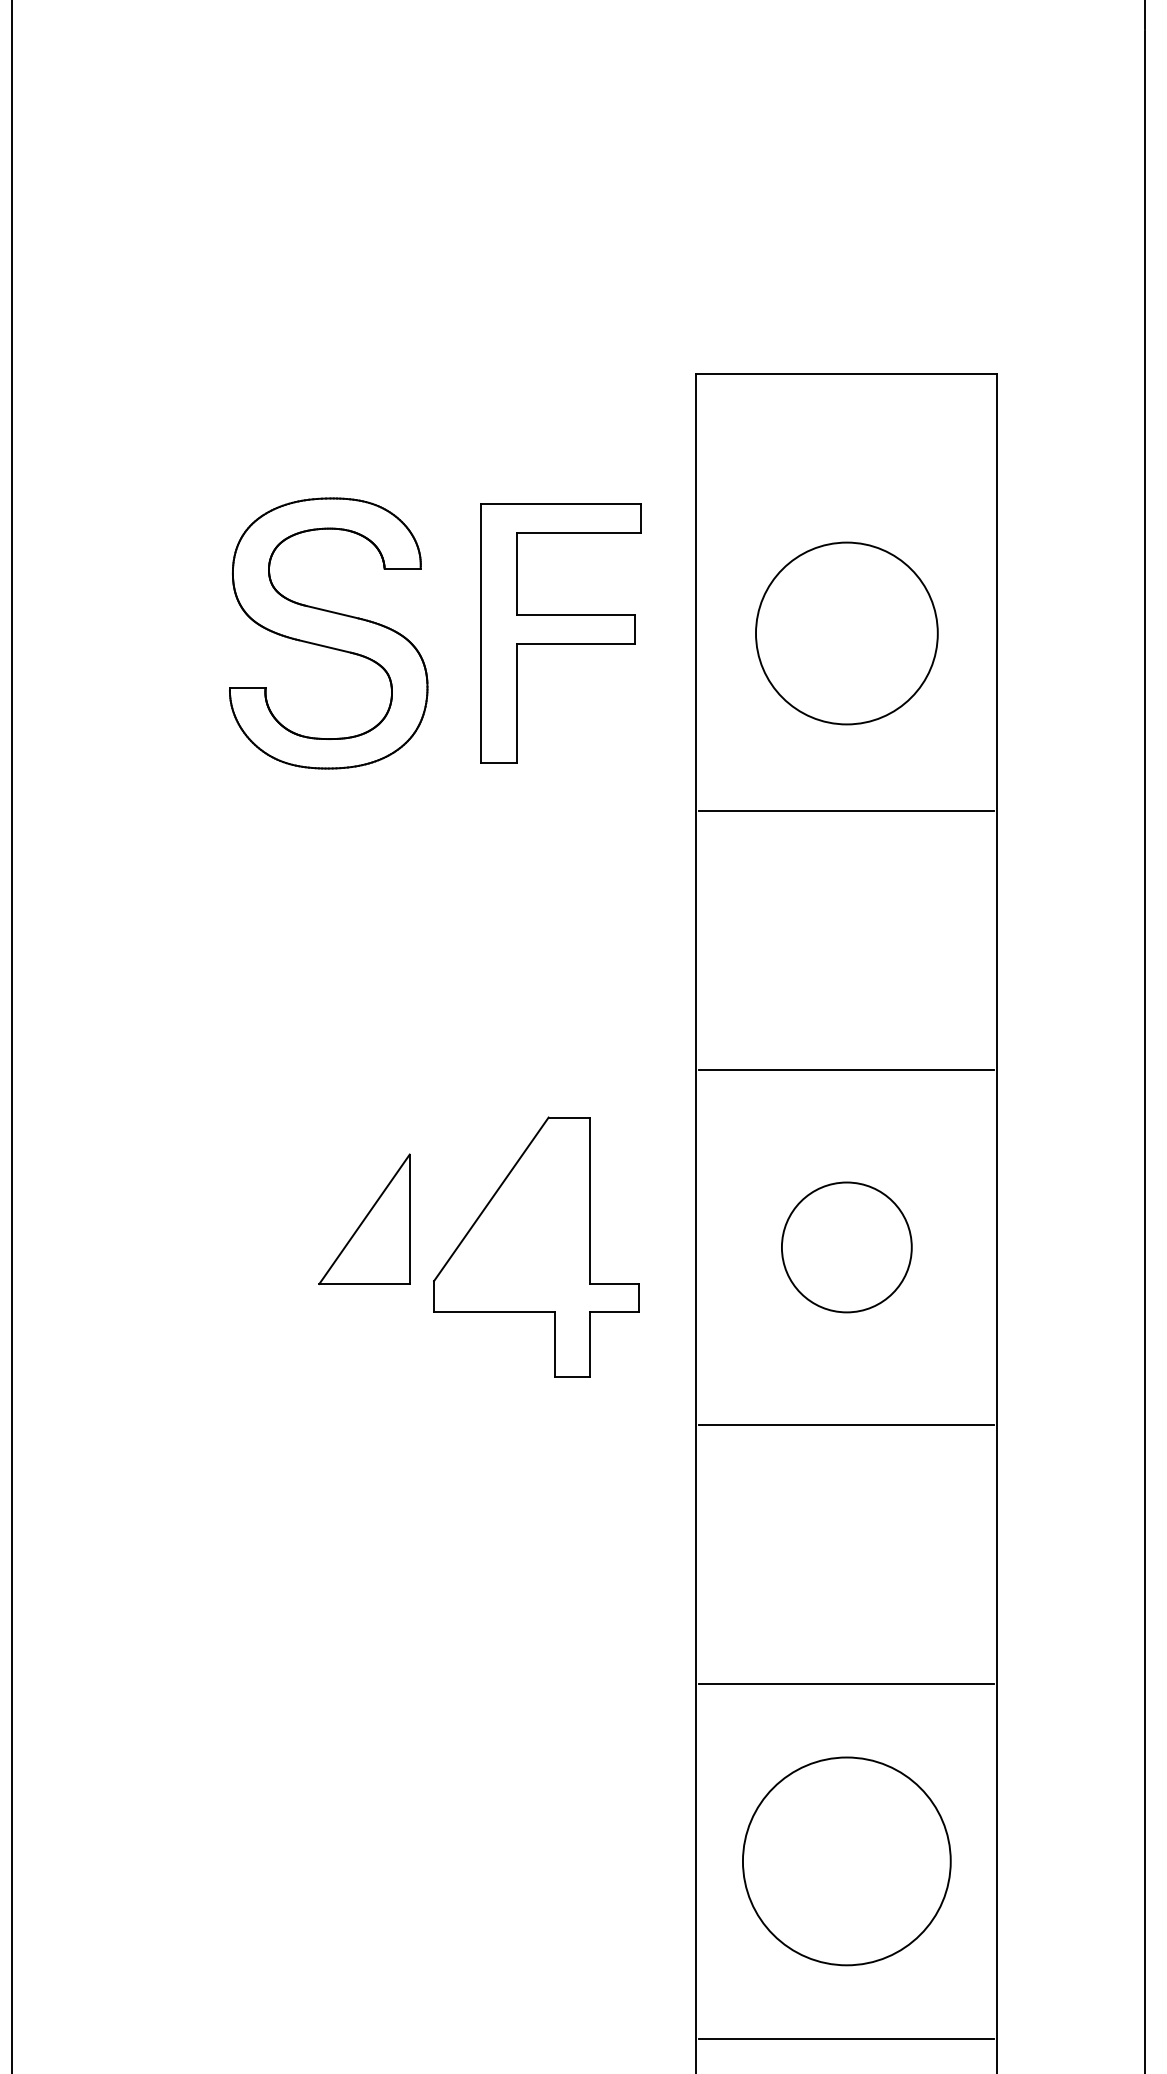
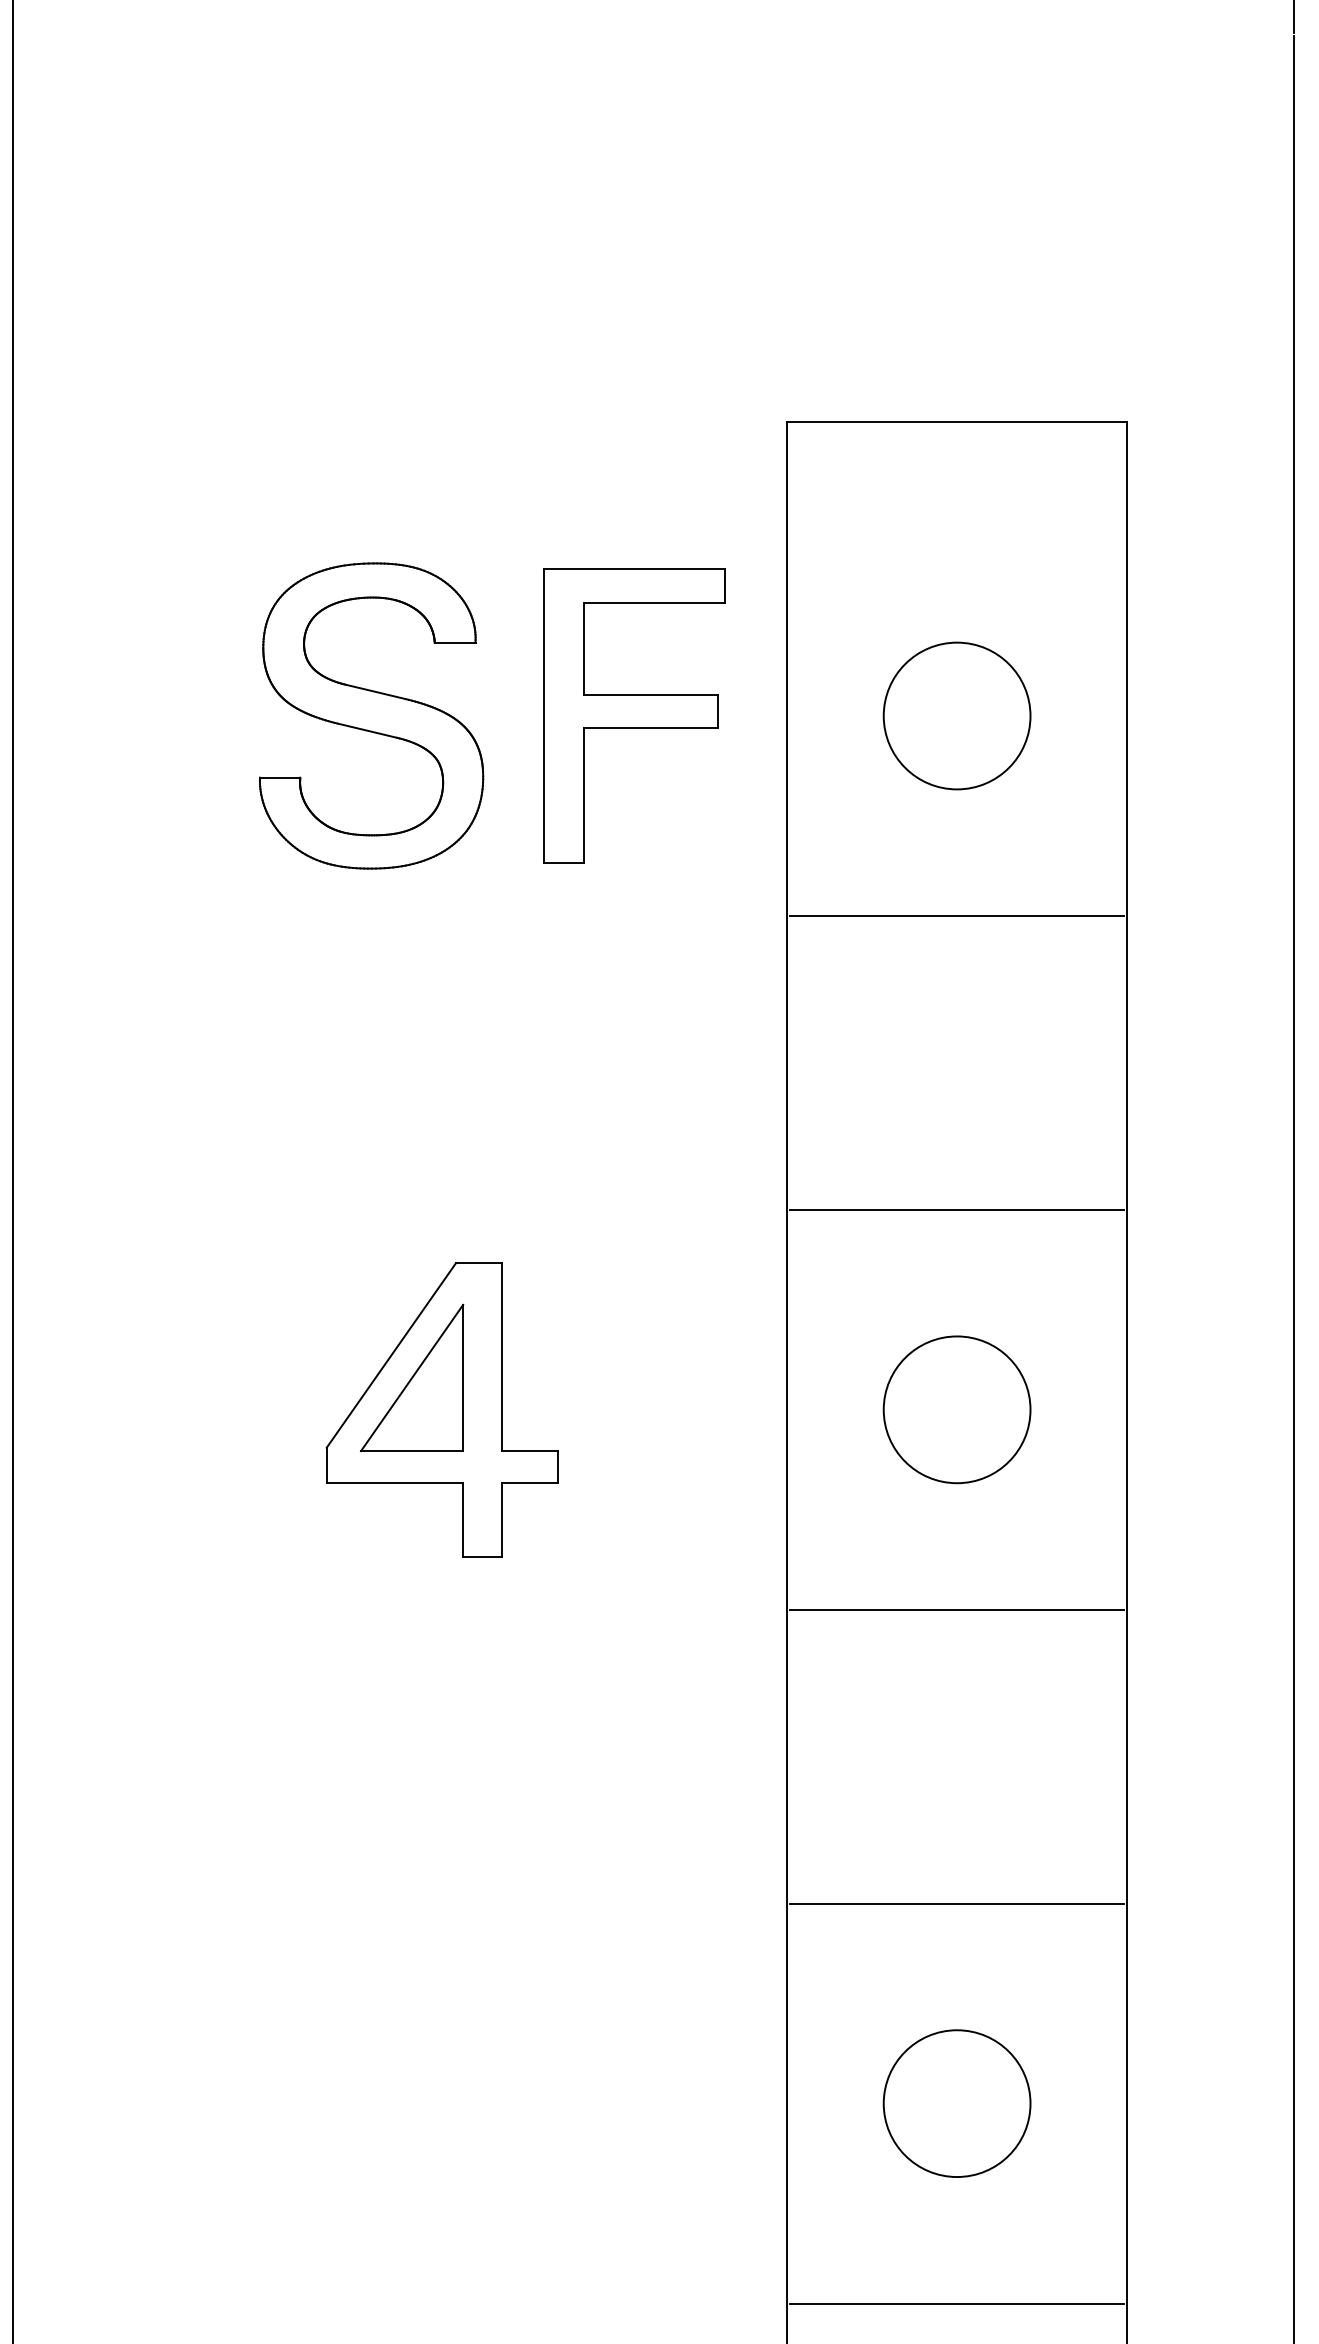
circle: (846, 633) -> (956, 715), size x0.71
part: (535, 1247) -> (441, 1409), moved
circle: (846, 1861) -> (956, 2103), size x0.62

